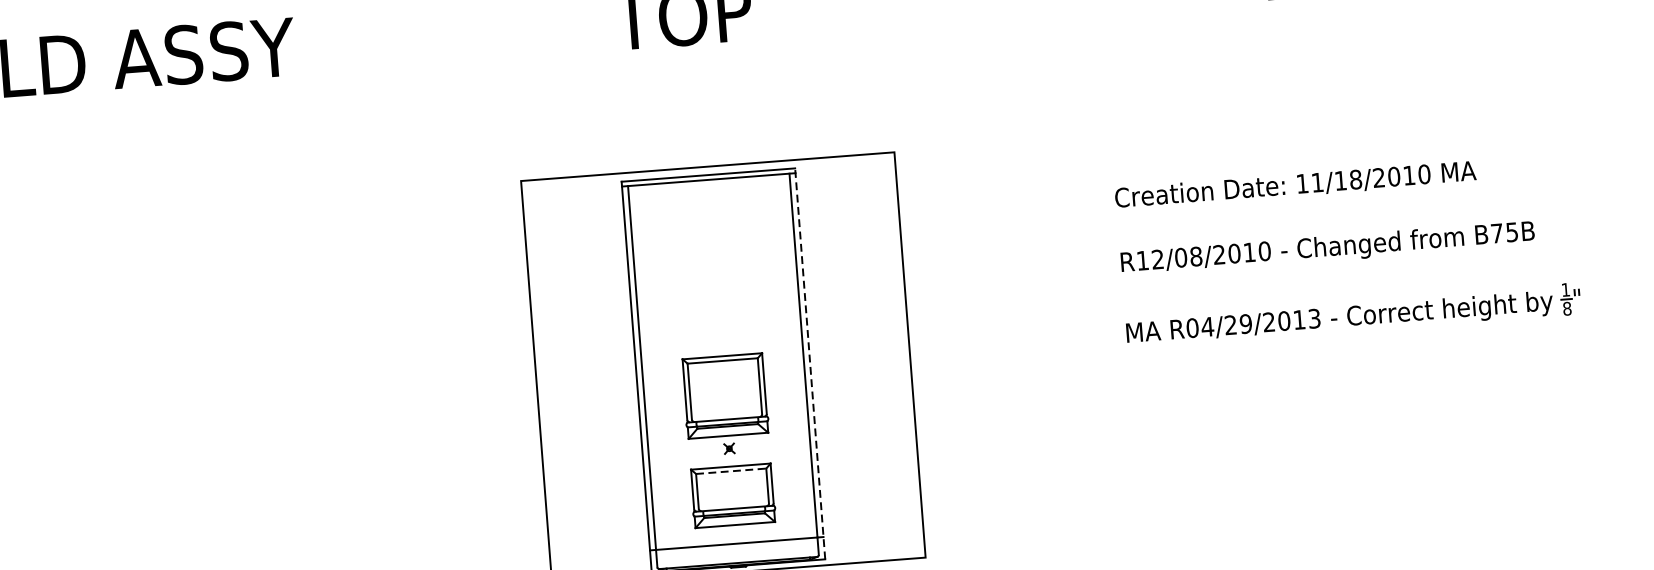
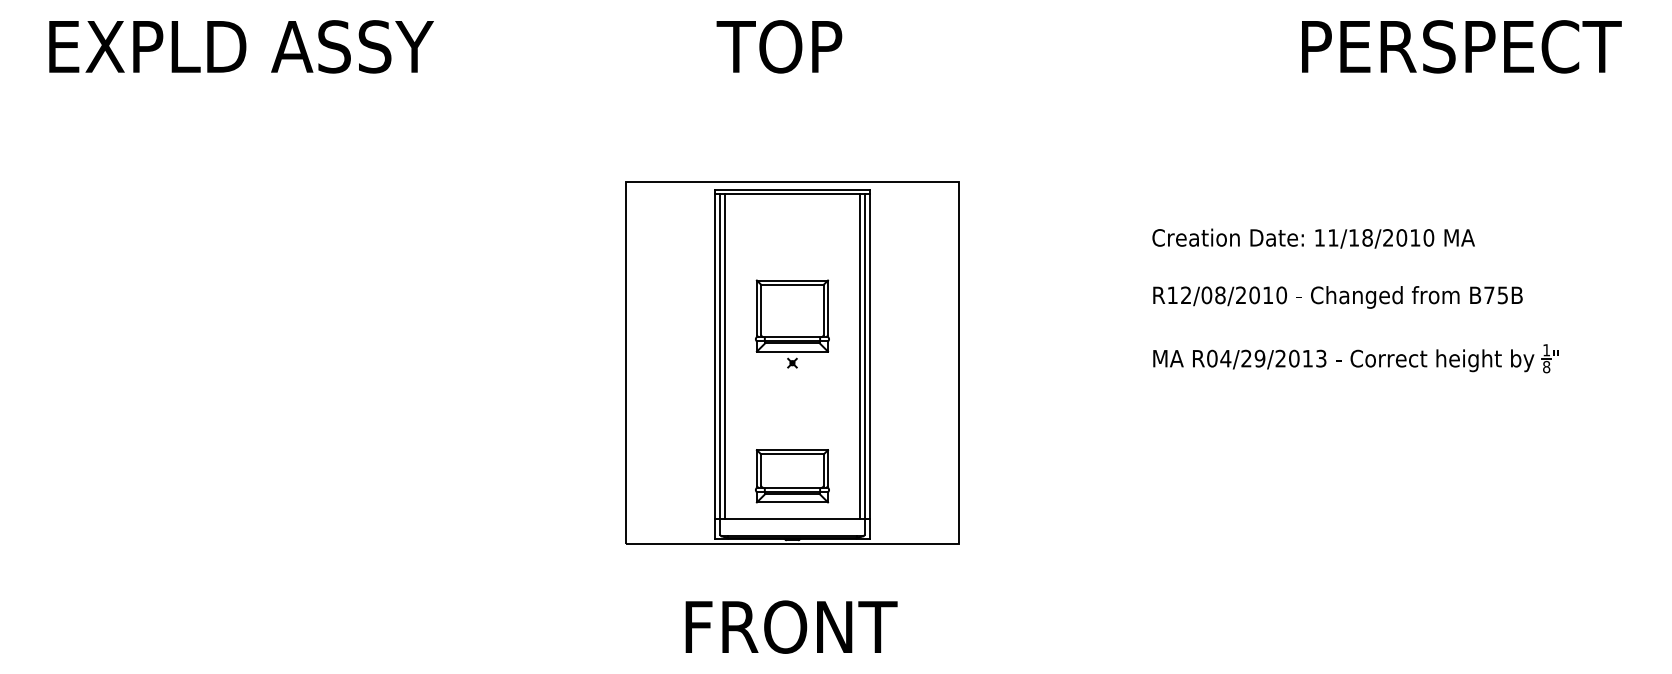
line: (798, 355) -> (860, 356), added
line: (810, 364) -> (870, 364), dashed -> solid
line: (646, 367) -> (724, 356), added
part: (726, 404) -> (792, 323), moved
line: (731, 471) -> (792, 454), dashed -> solid

